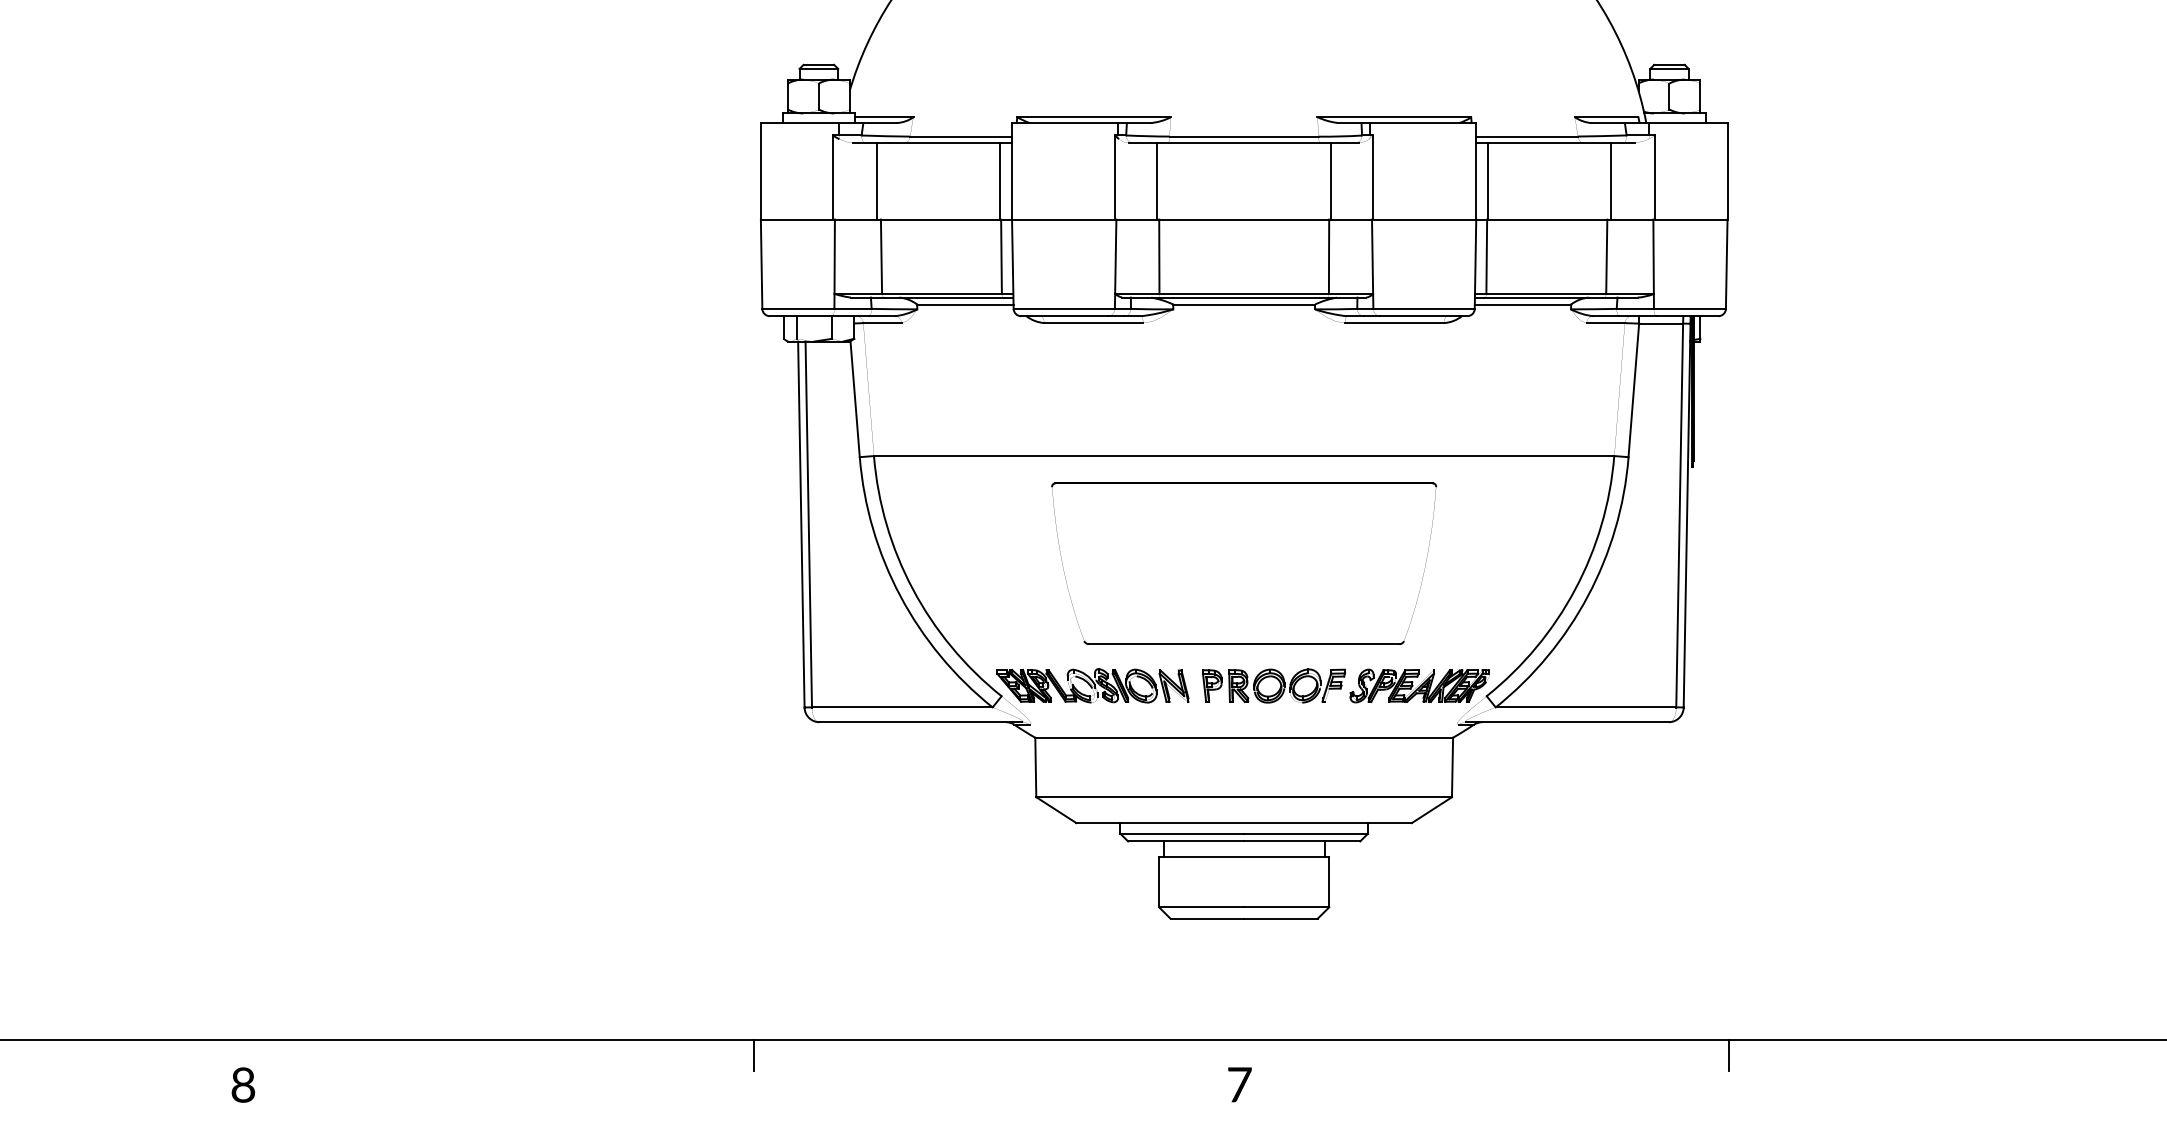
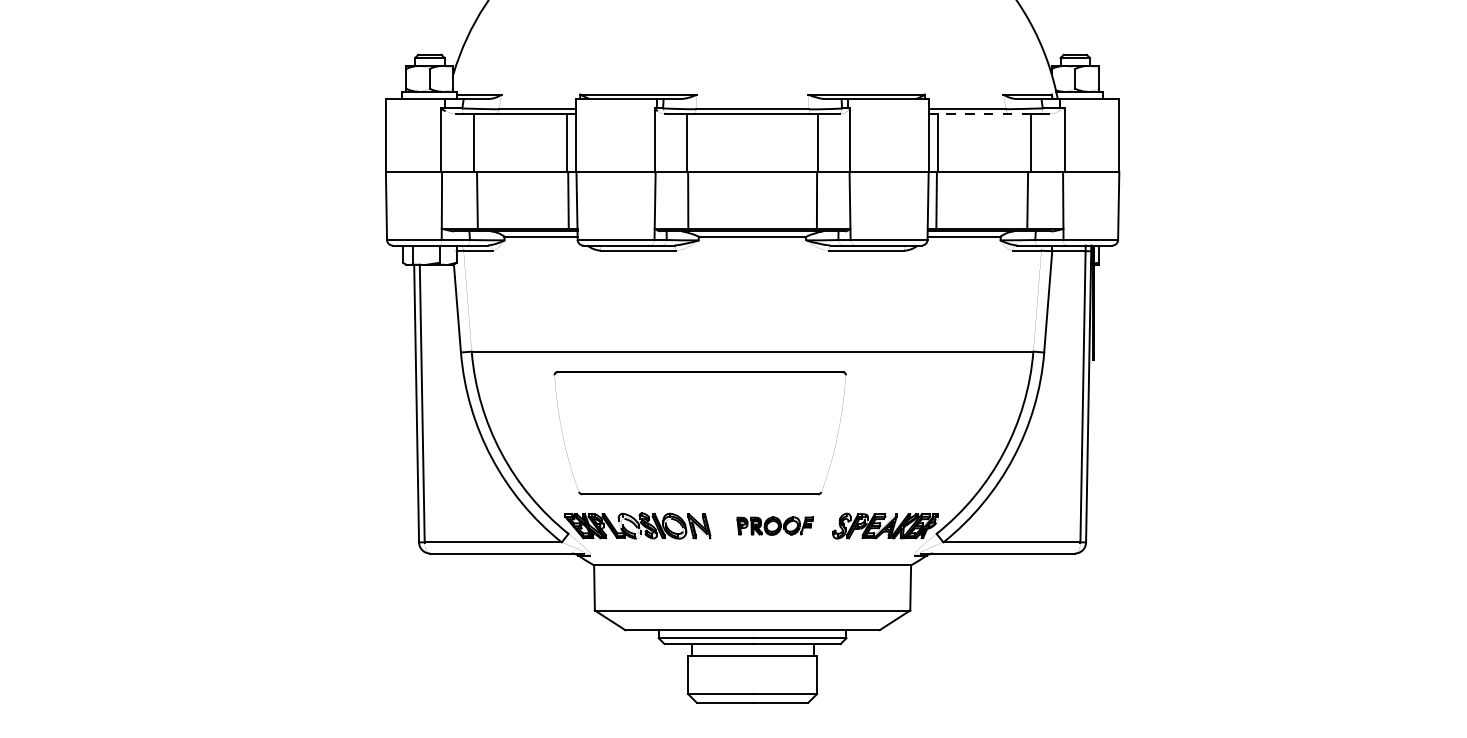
line: (1549, 142) -> (984, 113), solid -> dashed
part: (1244, 483) -> (700, 372), moved
part: (1273, 685) -> (774, 525), size x0.7

